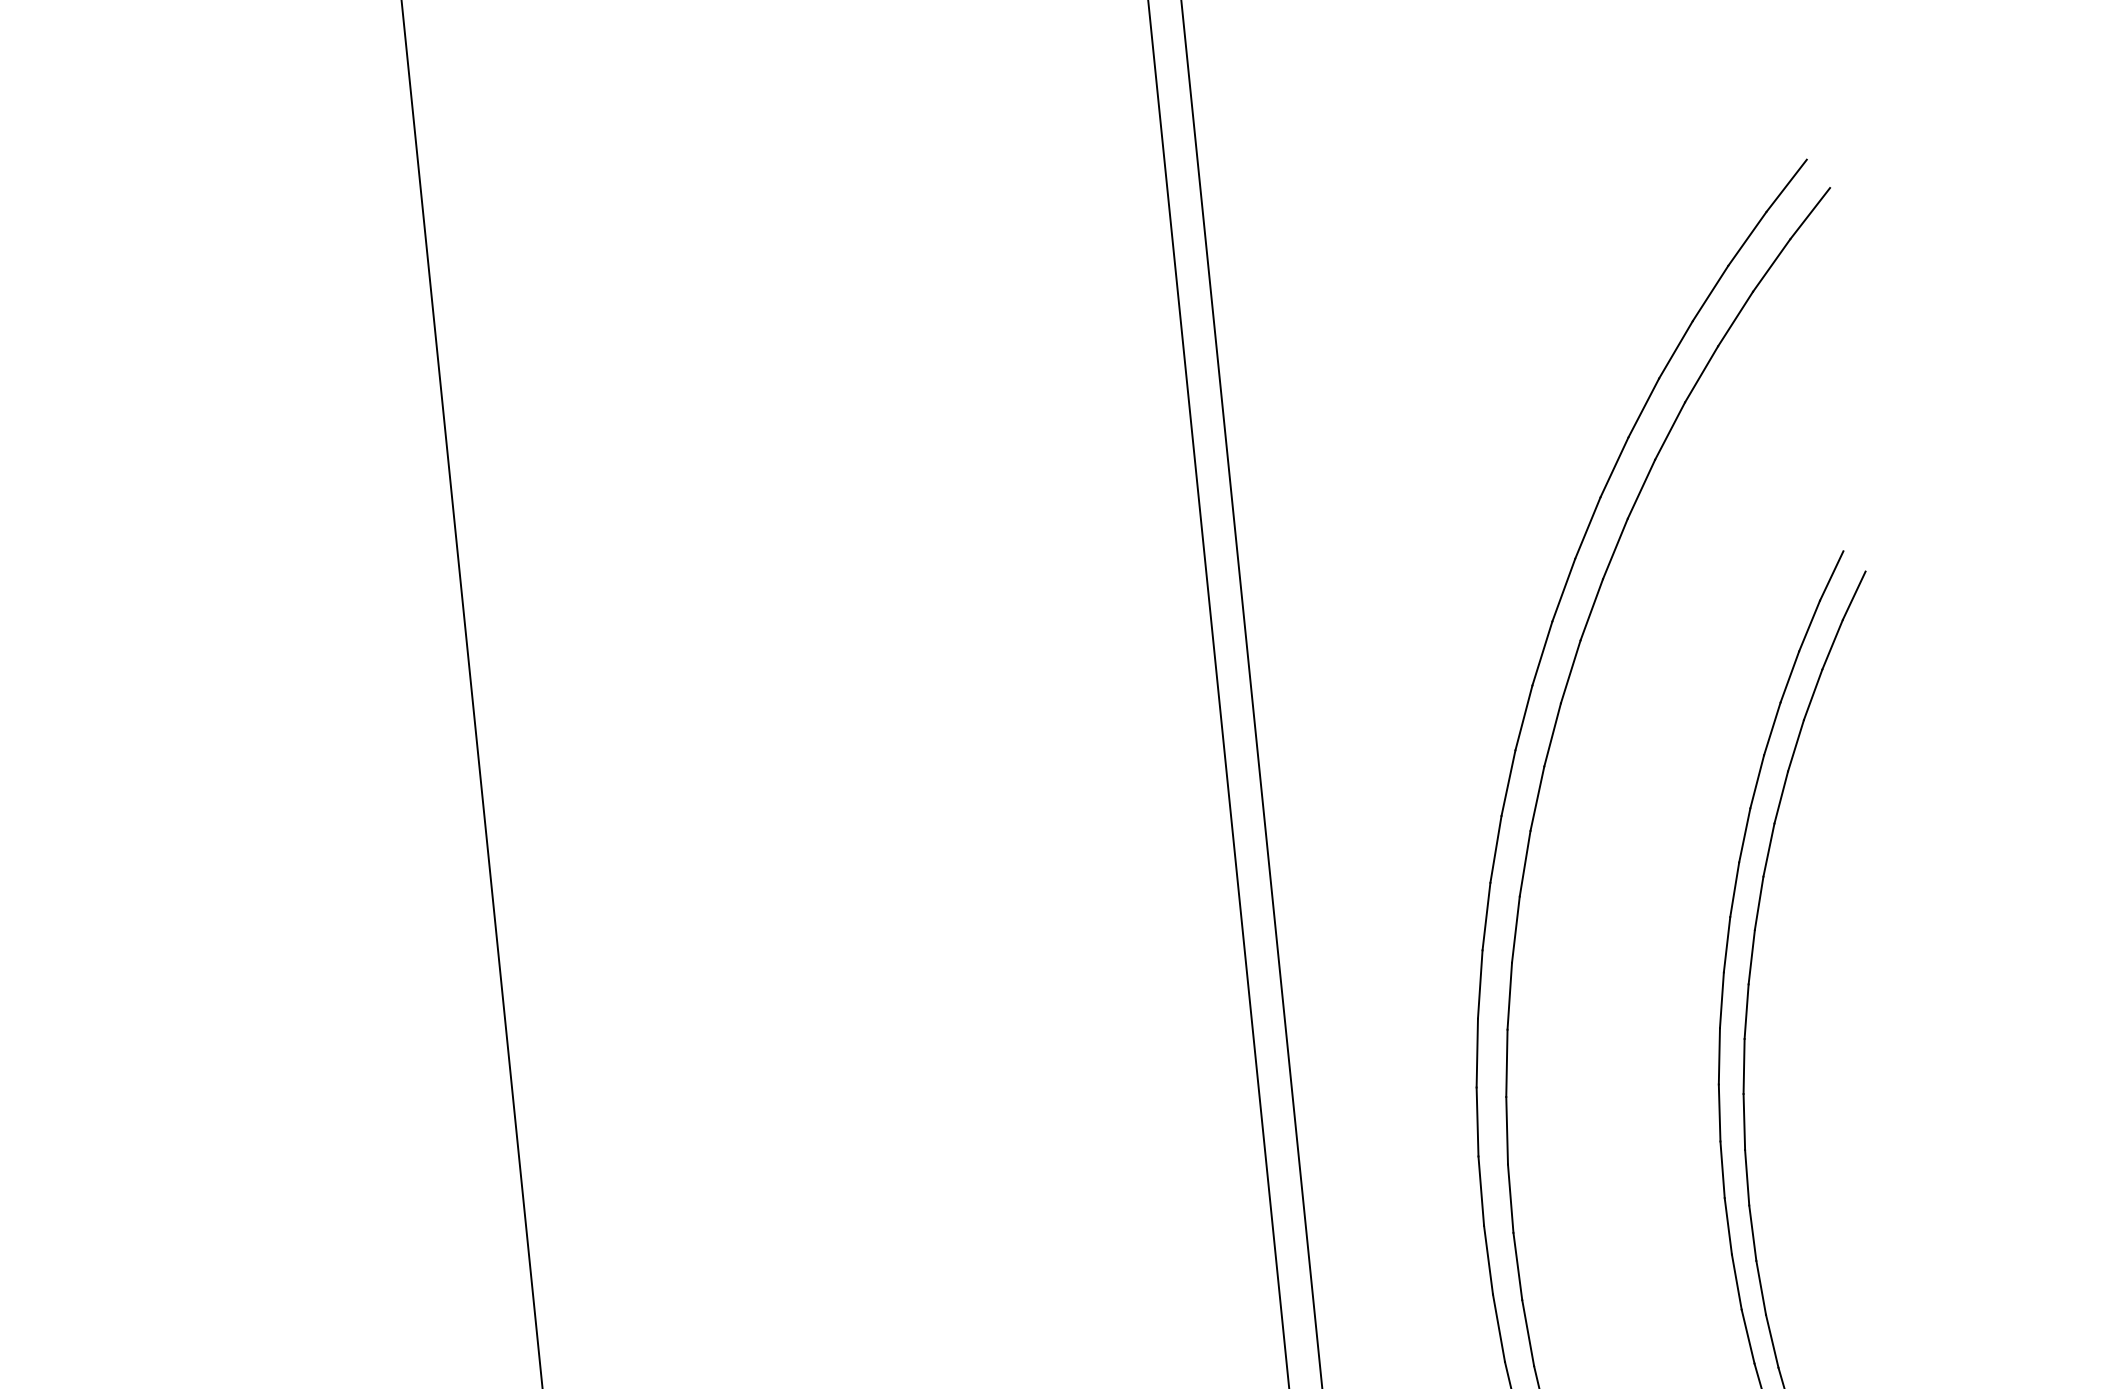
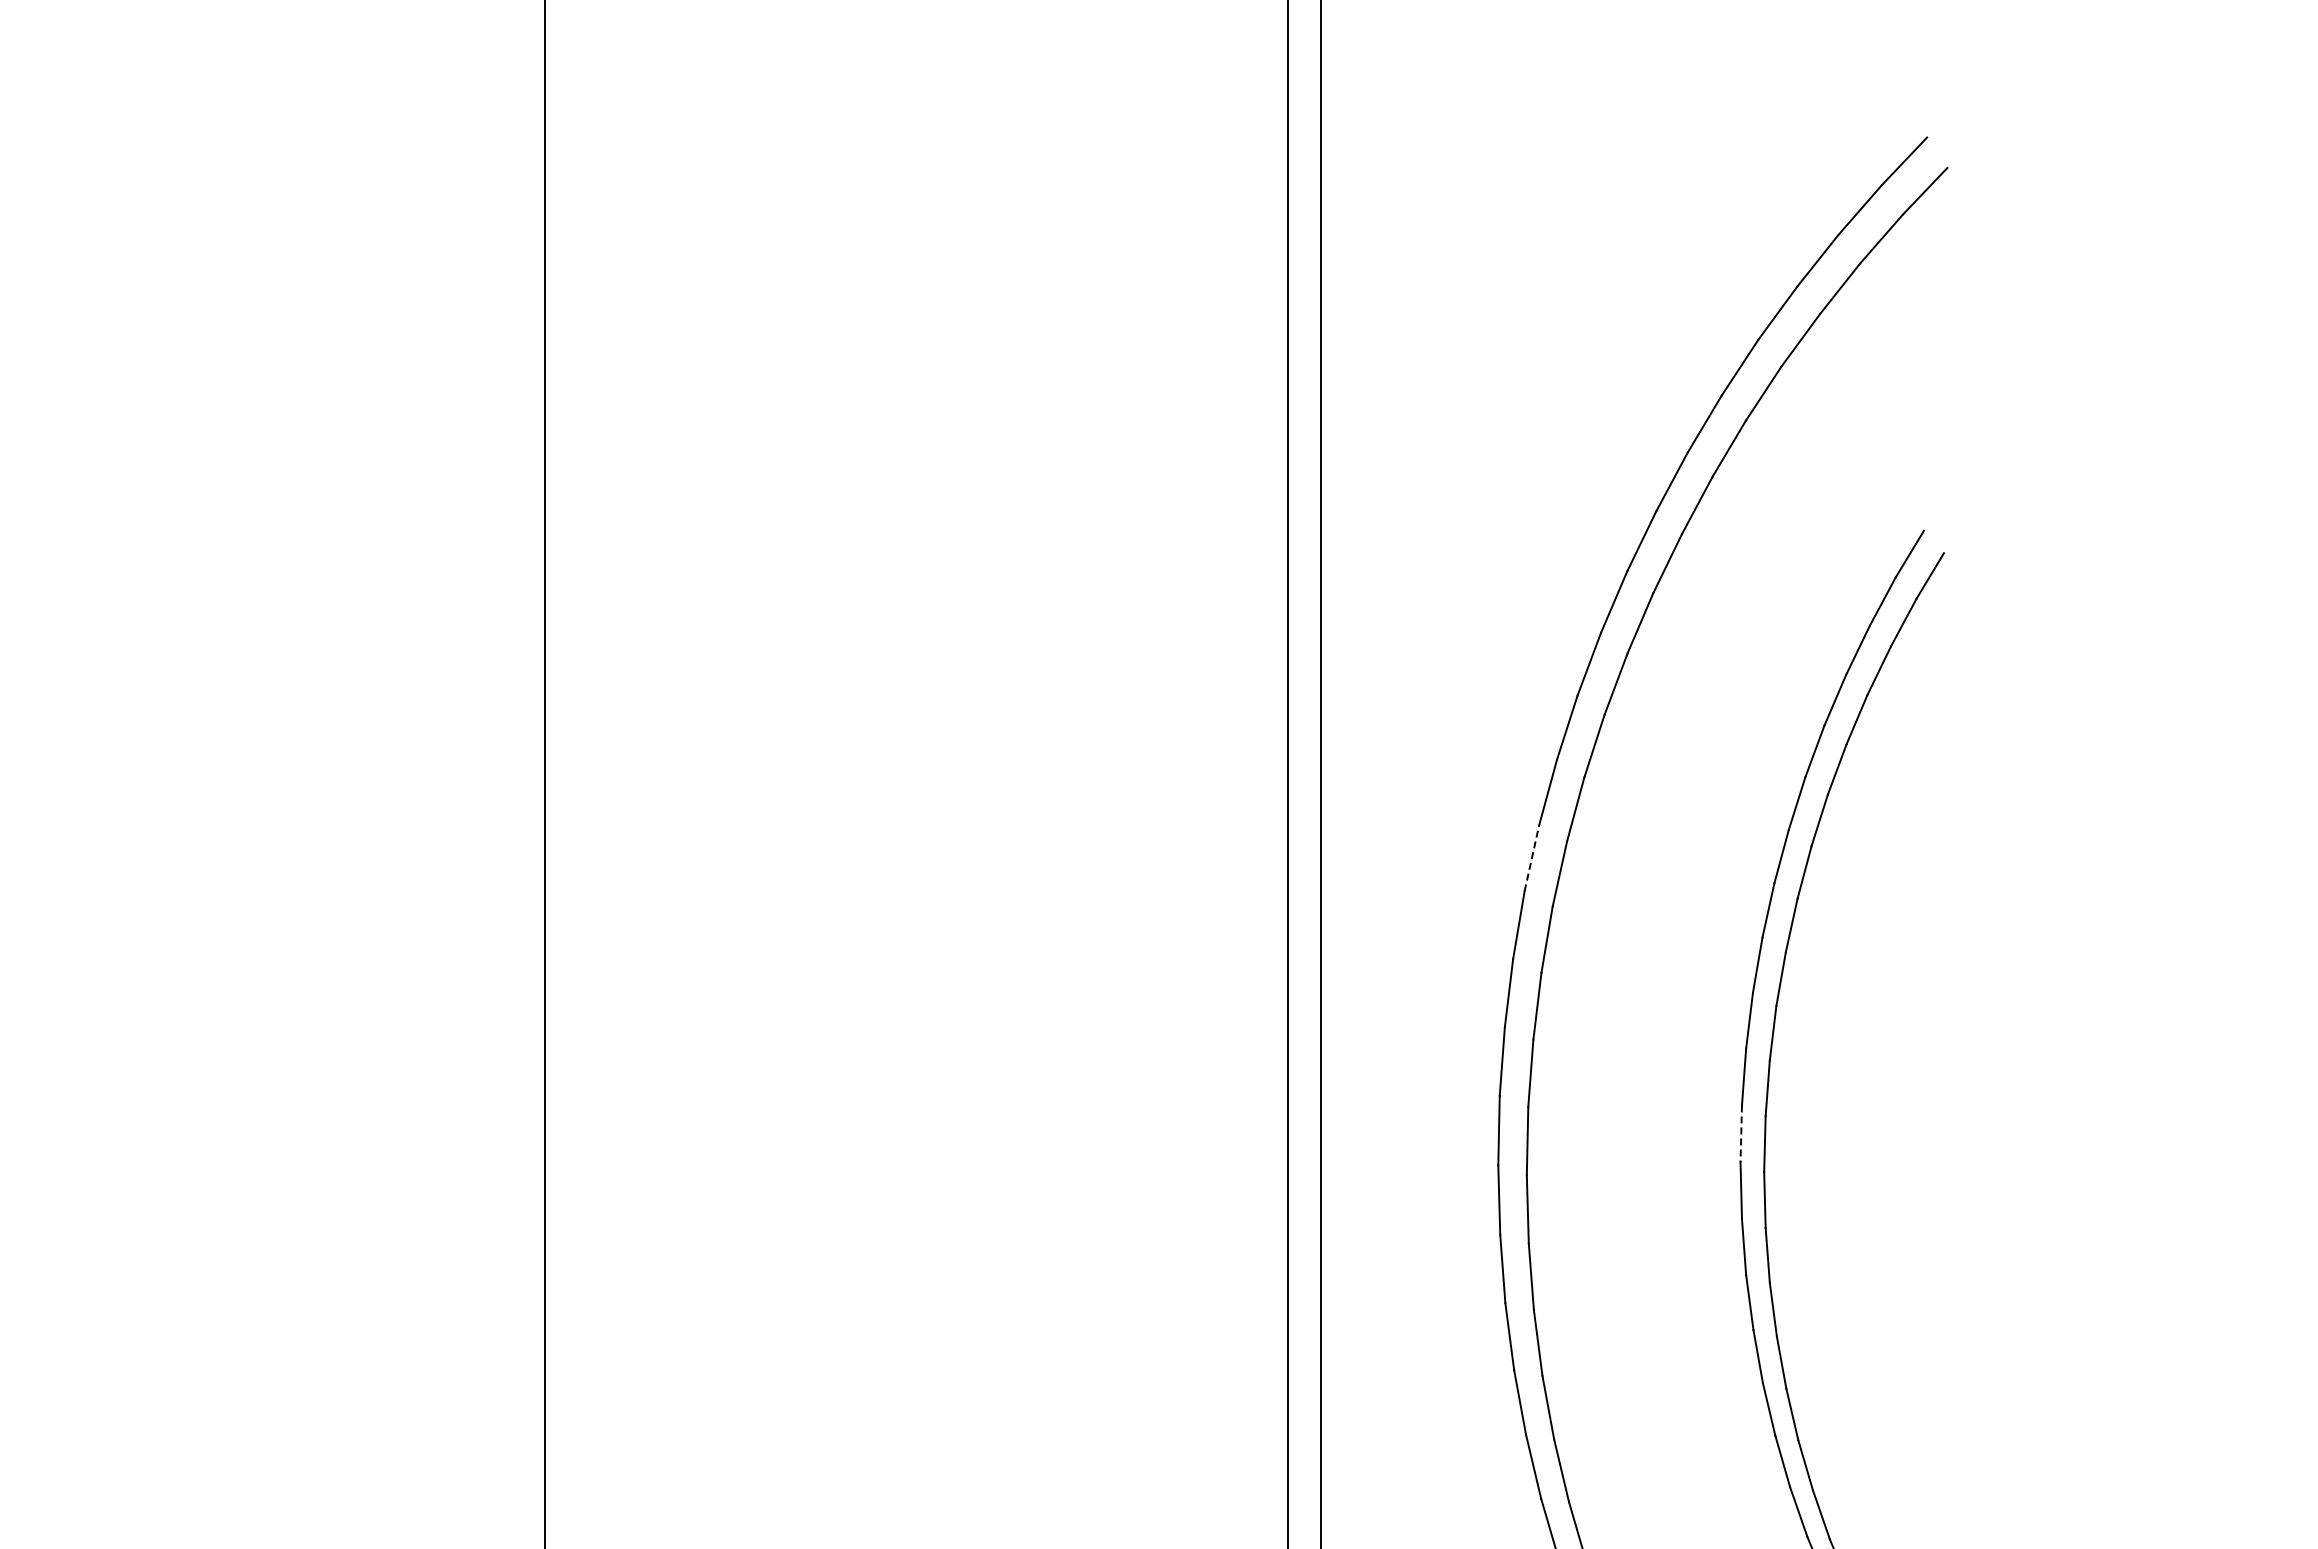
line: (1486, 917) -> (1531, 858), solid -> dashed
line: (1722, 1170) -> (1741, 1134), solid -> dashed

